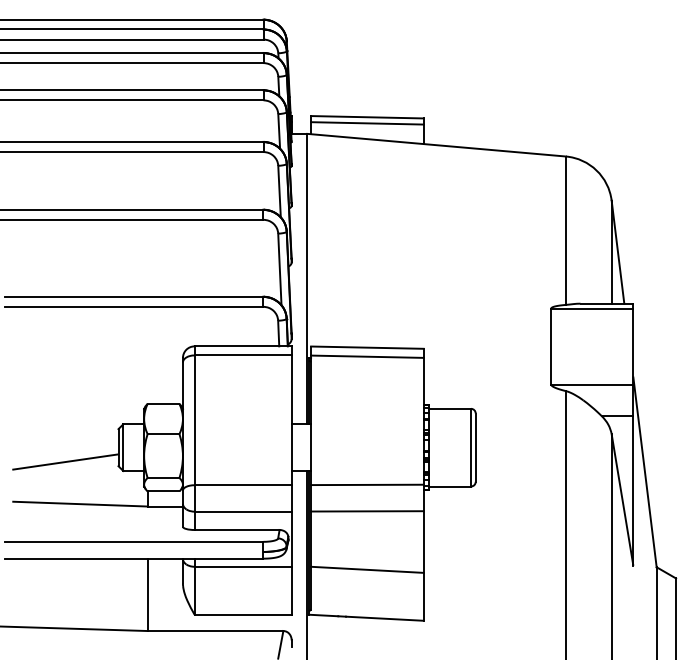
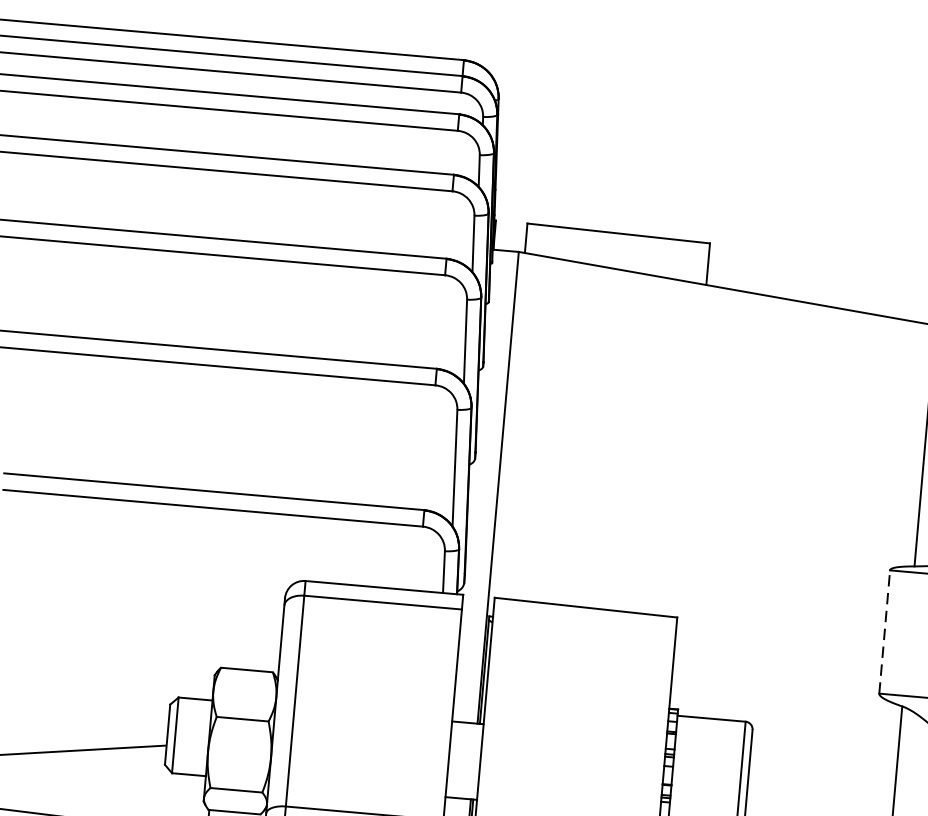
line: (367, 123) -> (618, 243), removed
line: (551, 346) -> (885, 631), solid -> dashed
line: (367, 356) -> (584, 622), removed

